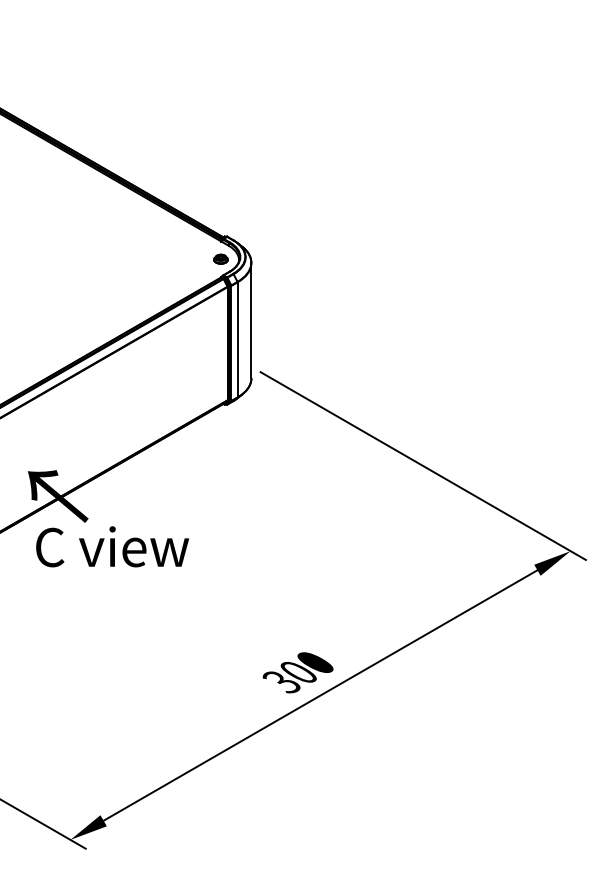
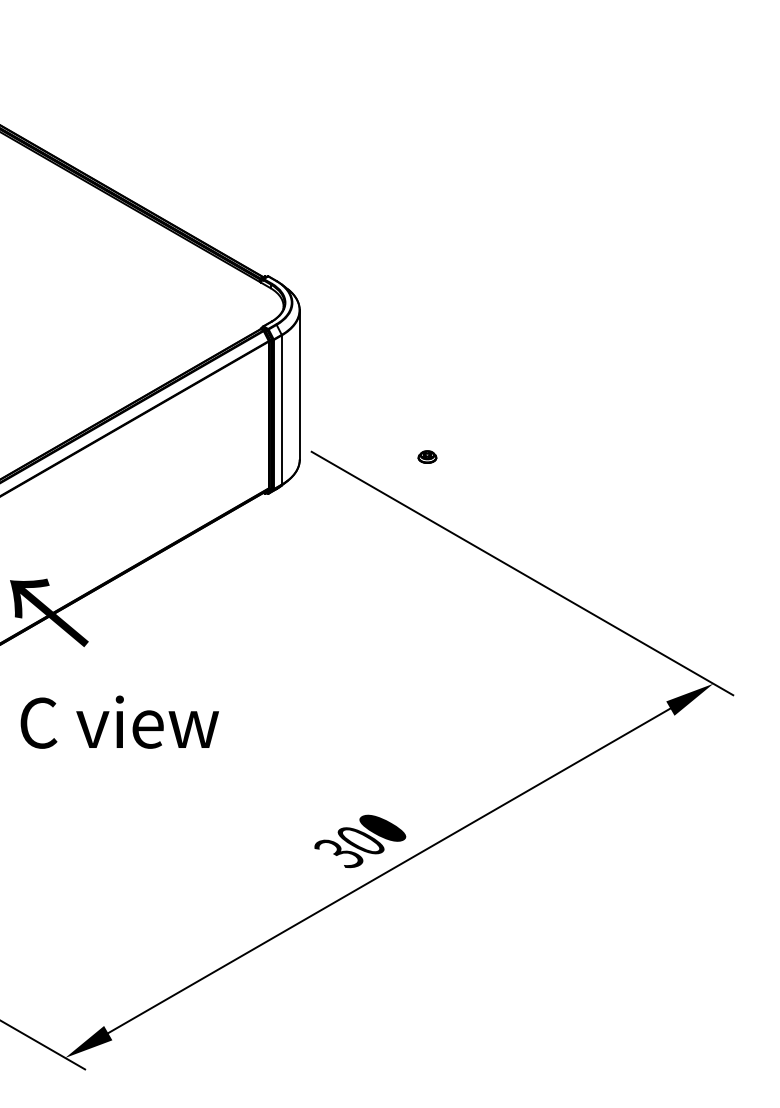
part: (220, 258) -> (426, 456), moved
text: (112, 546) -> (119, 721), moved

